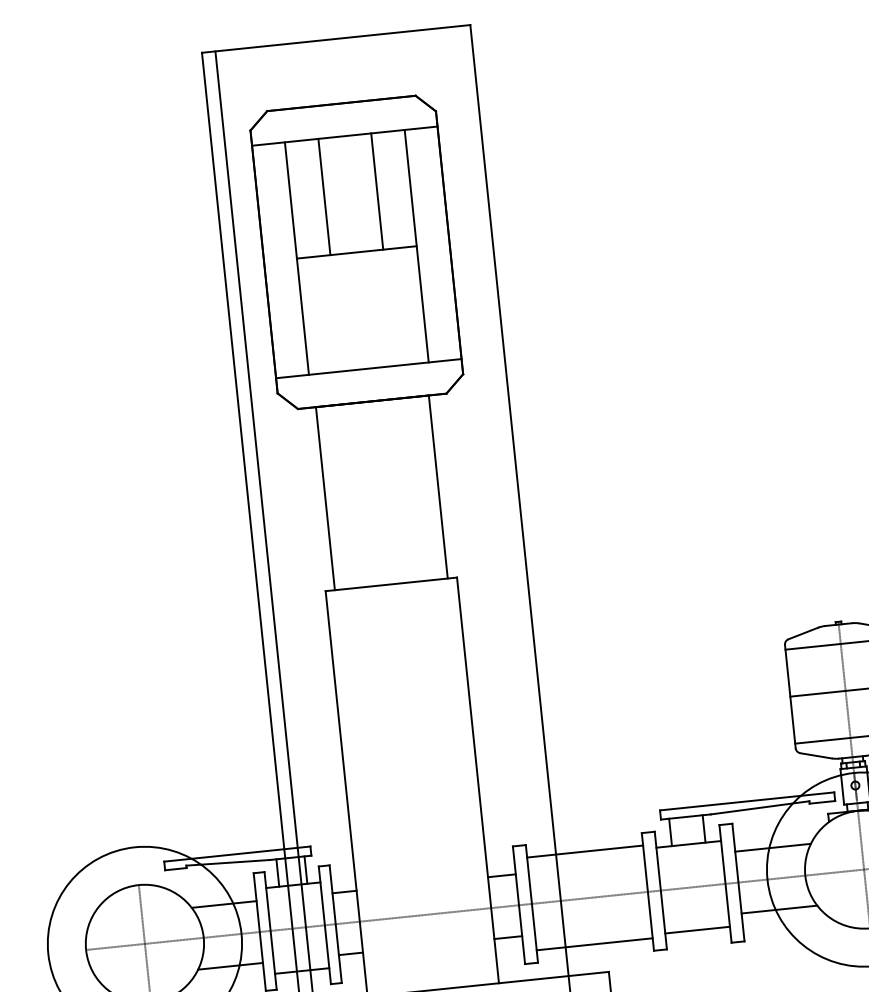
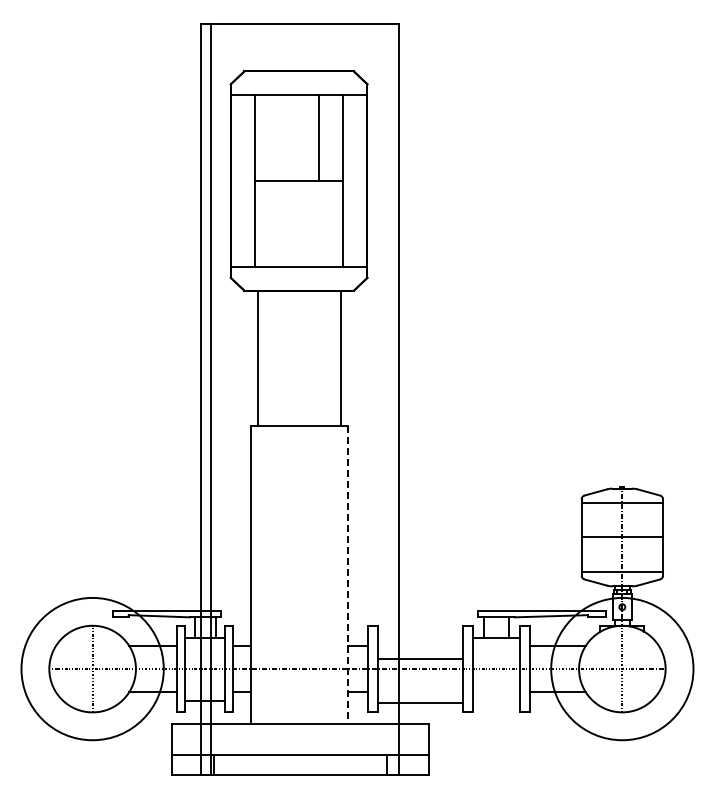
line: (324, 197) -> (279, 138), removed
line: (477, 781) -> (347, 575), solid -> dashed
line: (585, 850) -> (420, 658), moved
line: (697, 929) -> (496, 700), removed

